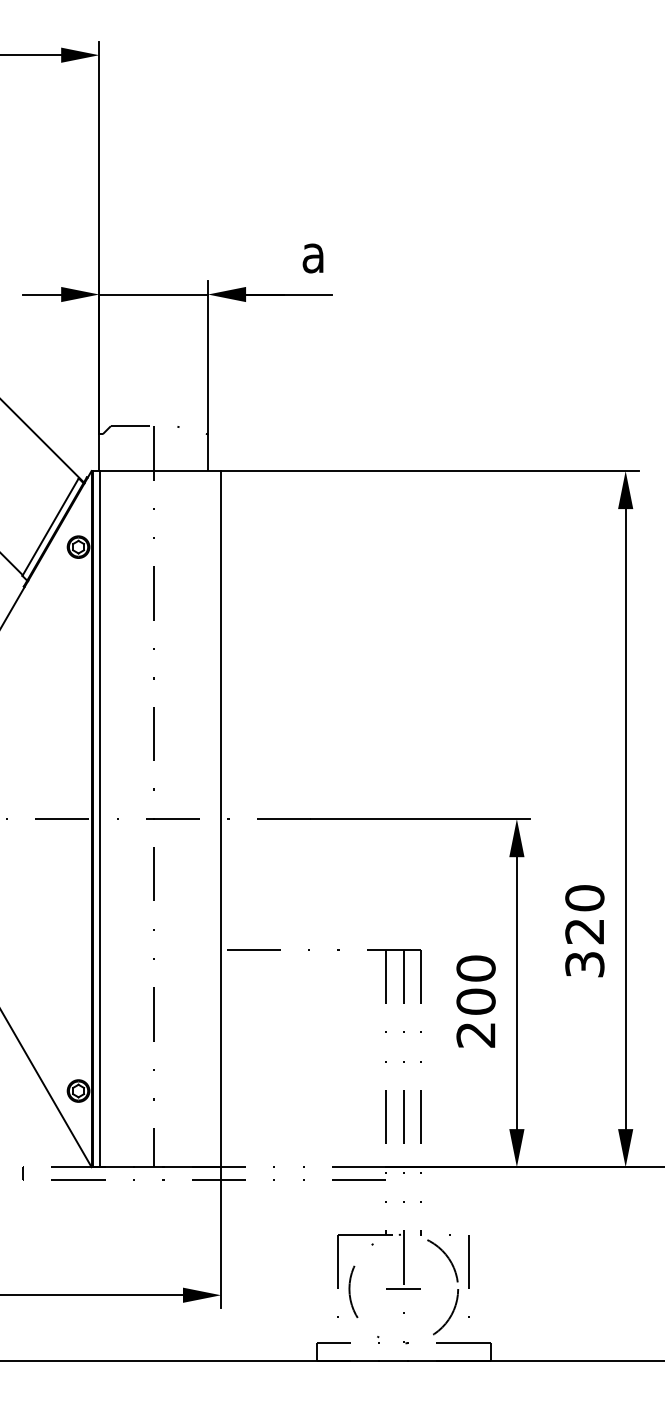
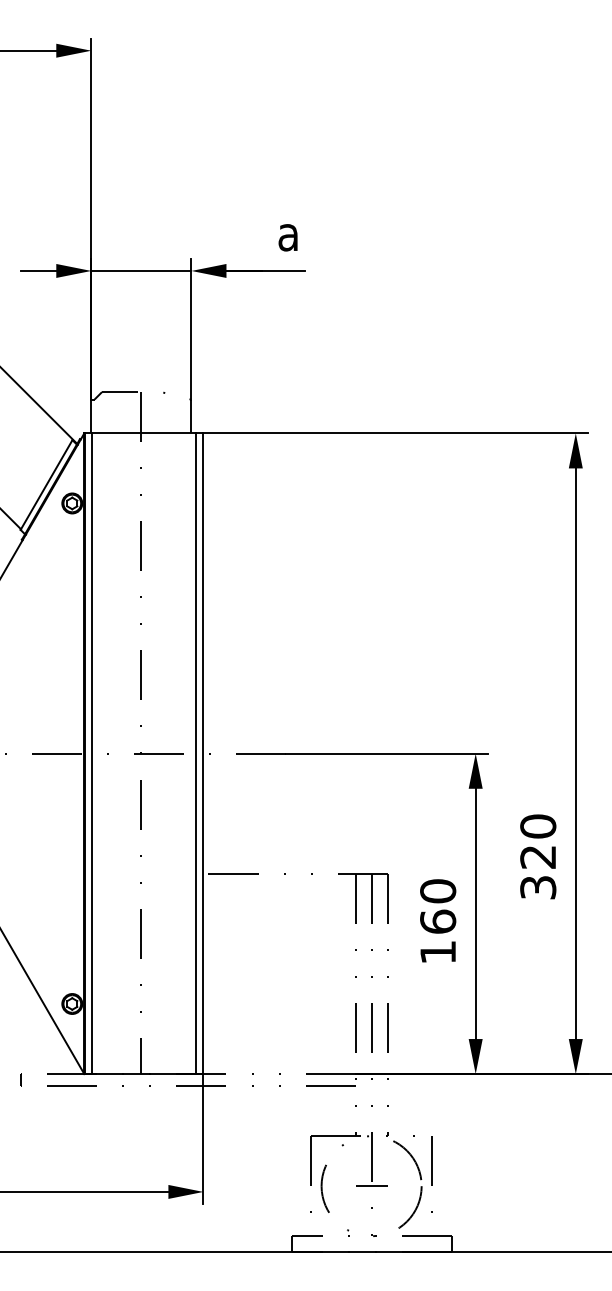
line: (213, 818) -> (196, 753), added
text: (476, 1017) -> (438, 936), 200 -> 160

